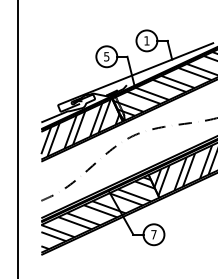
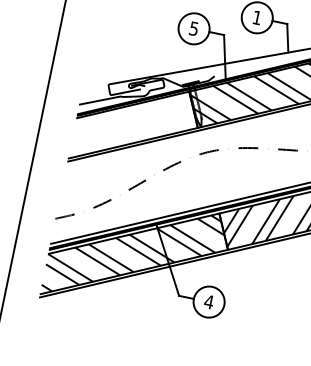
hatch: (80, 127) -> (134, 123), removed
text: (153, 234) -> (208, 301), 7 -> 4

